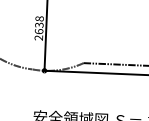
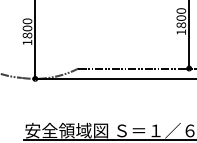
text: (39, 27) -> (27, 31), 2638 -> 1800

